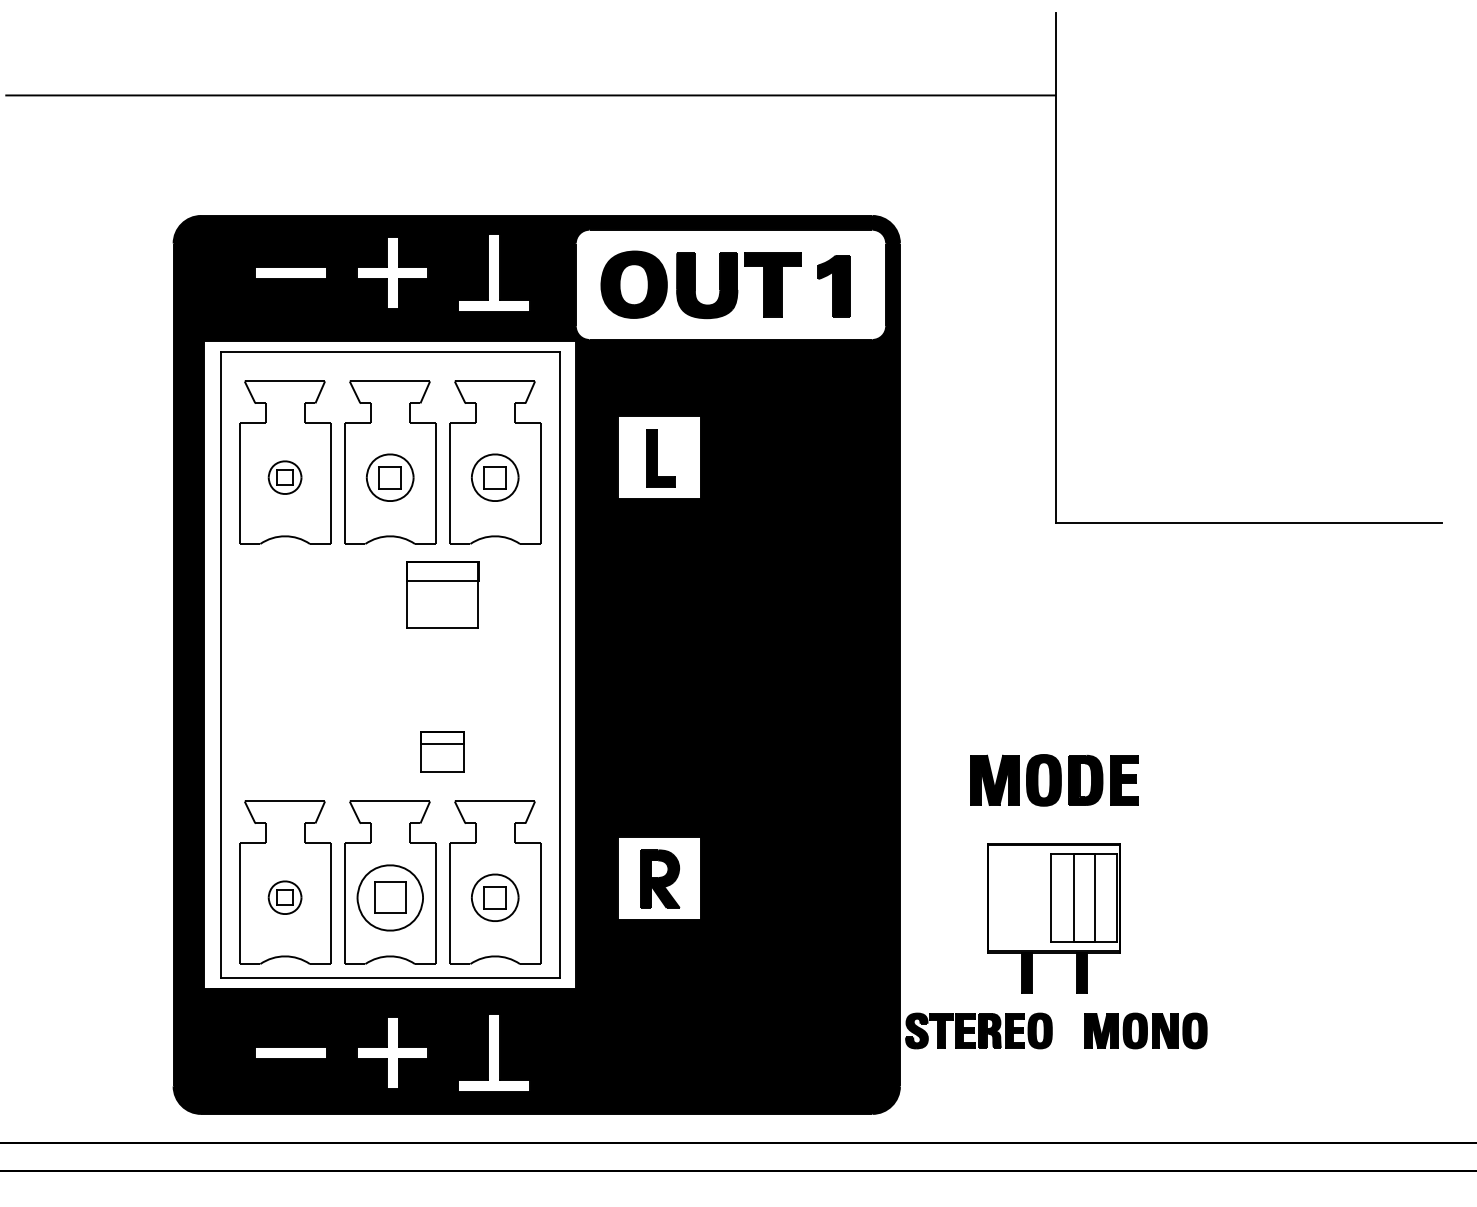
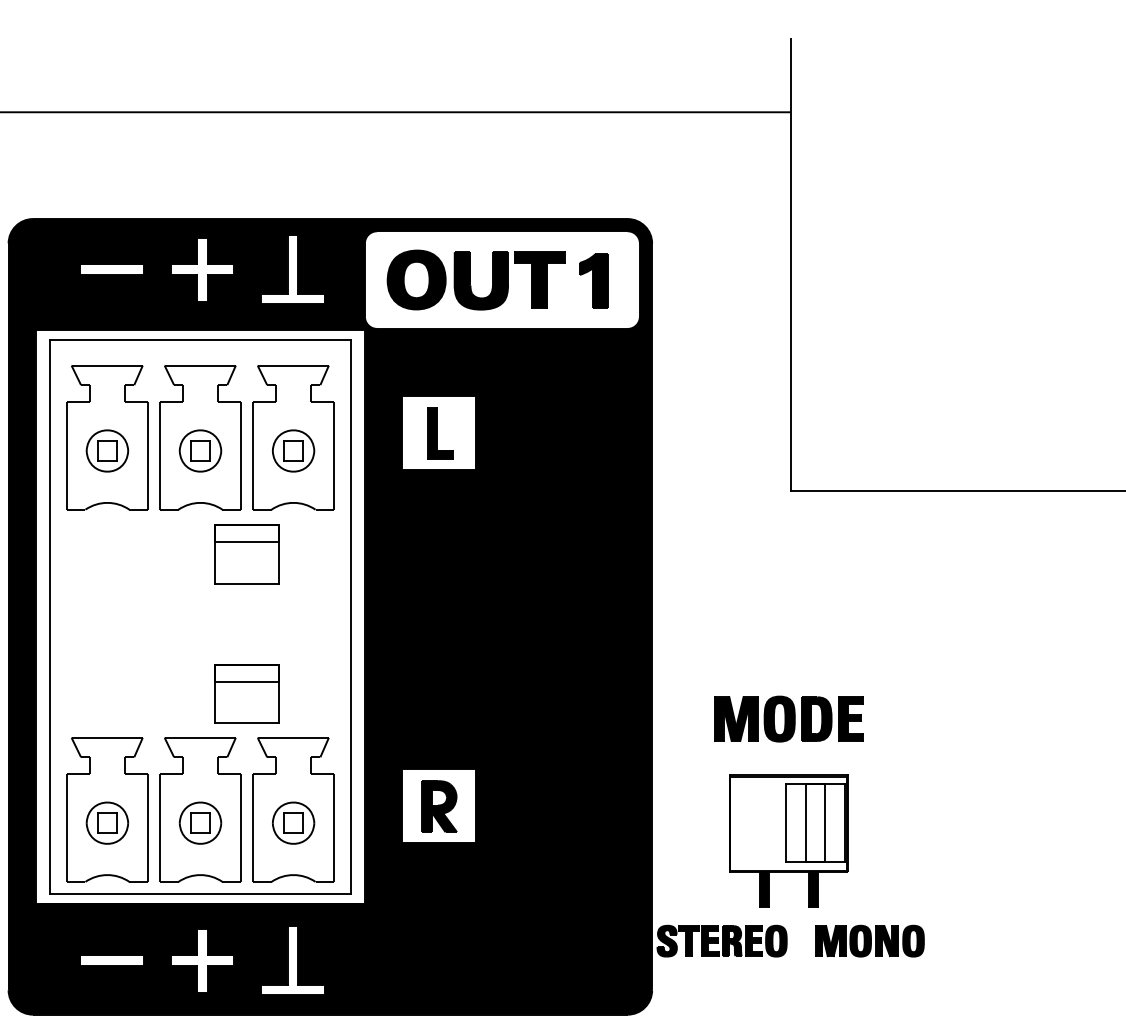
part: (284, 477) -> (106, 450), size x1.43
part: (442, 751) -> (246, 693), size x1.67
part: (284, 897) -> (106, 822), size x1.43
part: (389, 897) -> (199, 822), size x0.71

